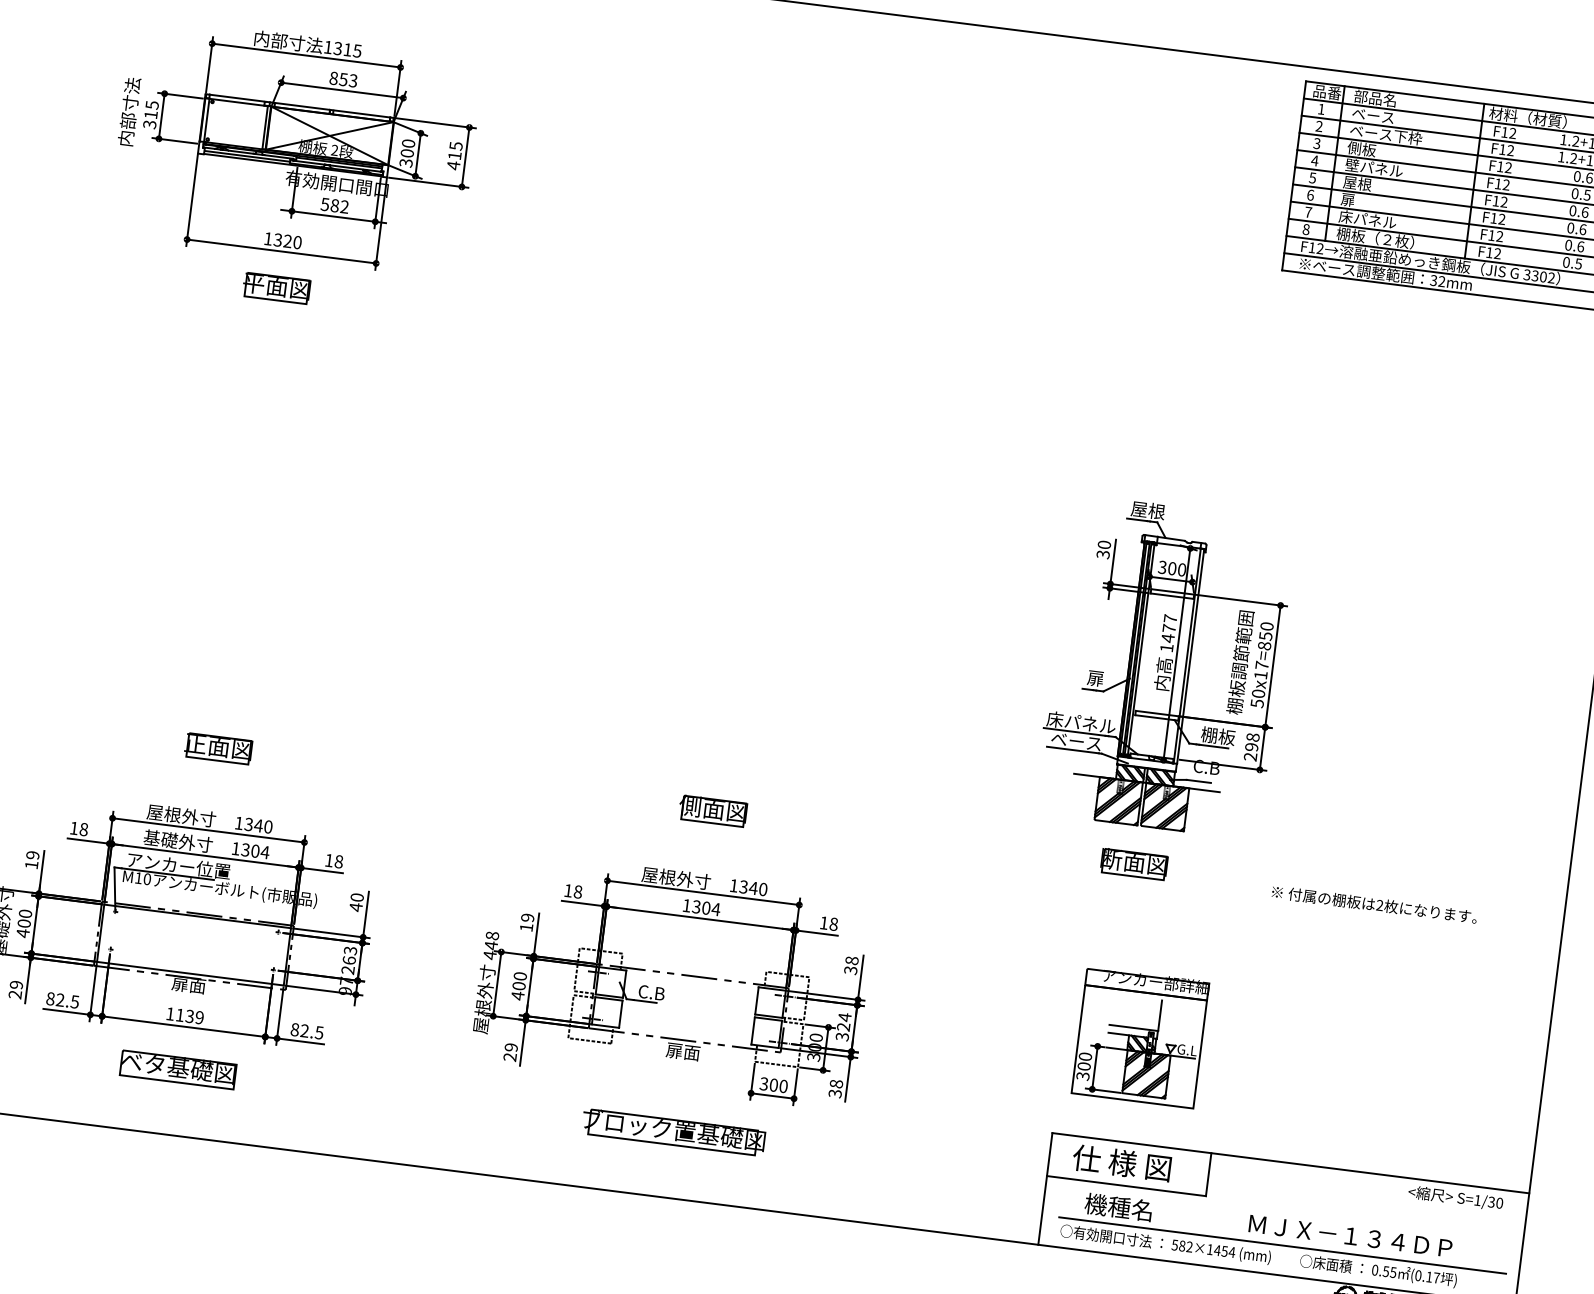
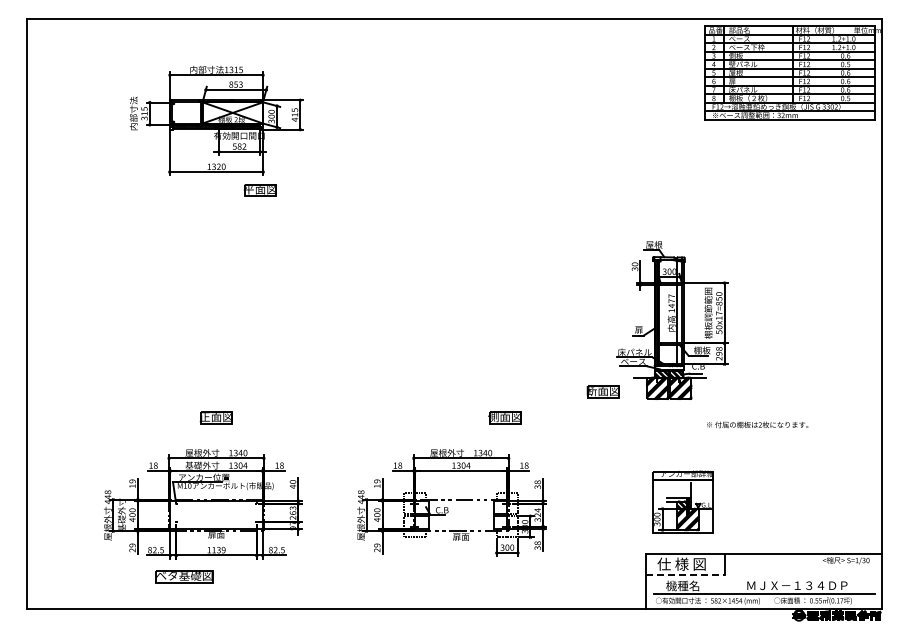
part: (274, 288) -> (259, 190), moved
part: (712, 809) -> (504, 417), moved
part: (1132, 863) -> (602, 391), moved
text: (1374, 903) -> (757, 424), moved
part: (178, 1069) -> (184, 576), moved
part: (673, 1131) -> (461, 576), removed
line: (1126, 1186) -> (685, 575), solid -> dashed

